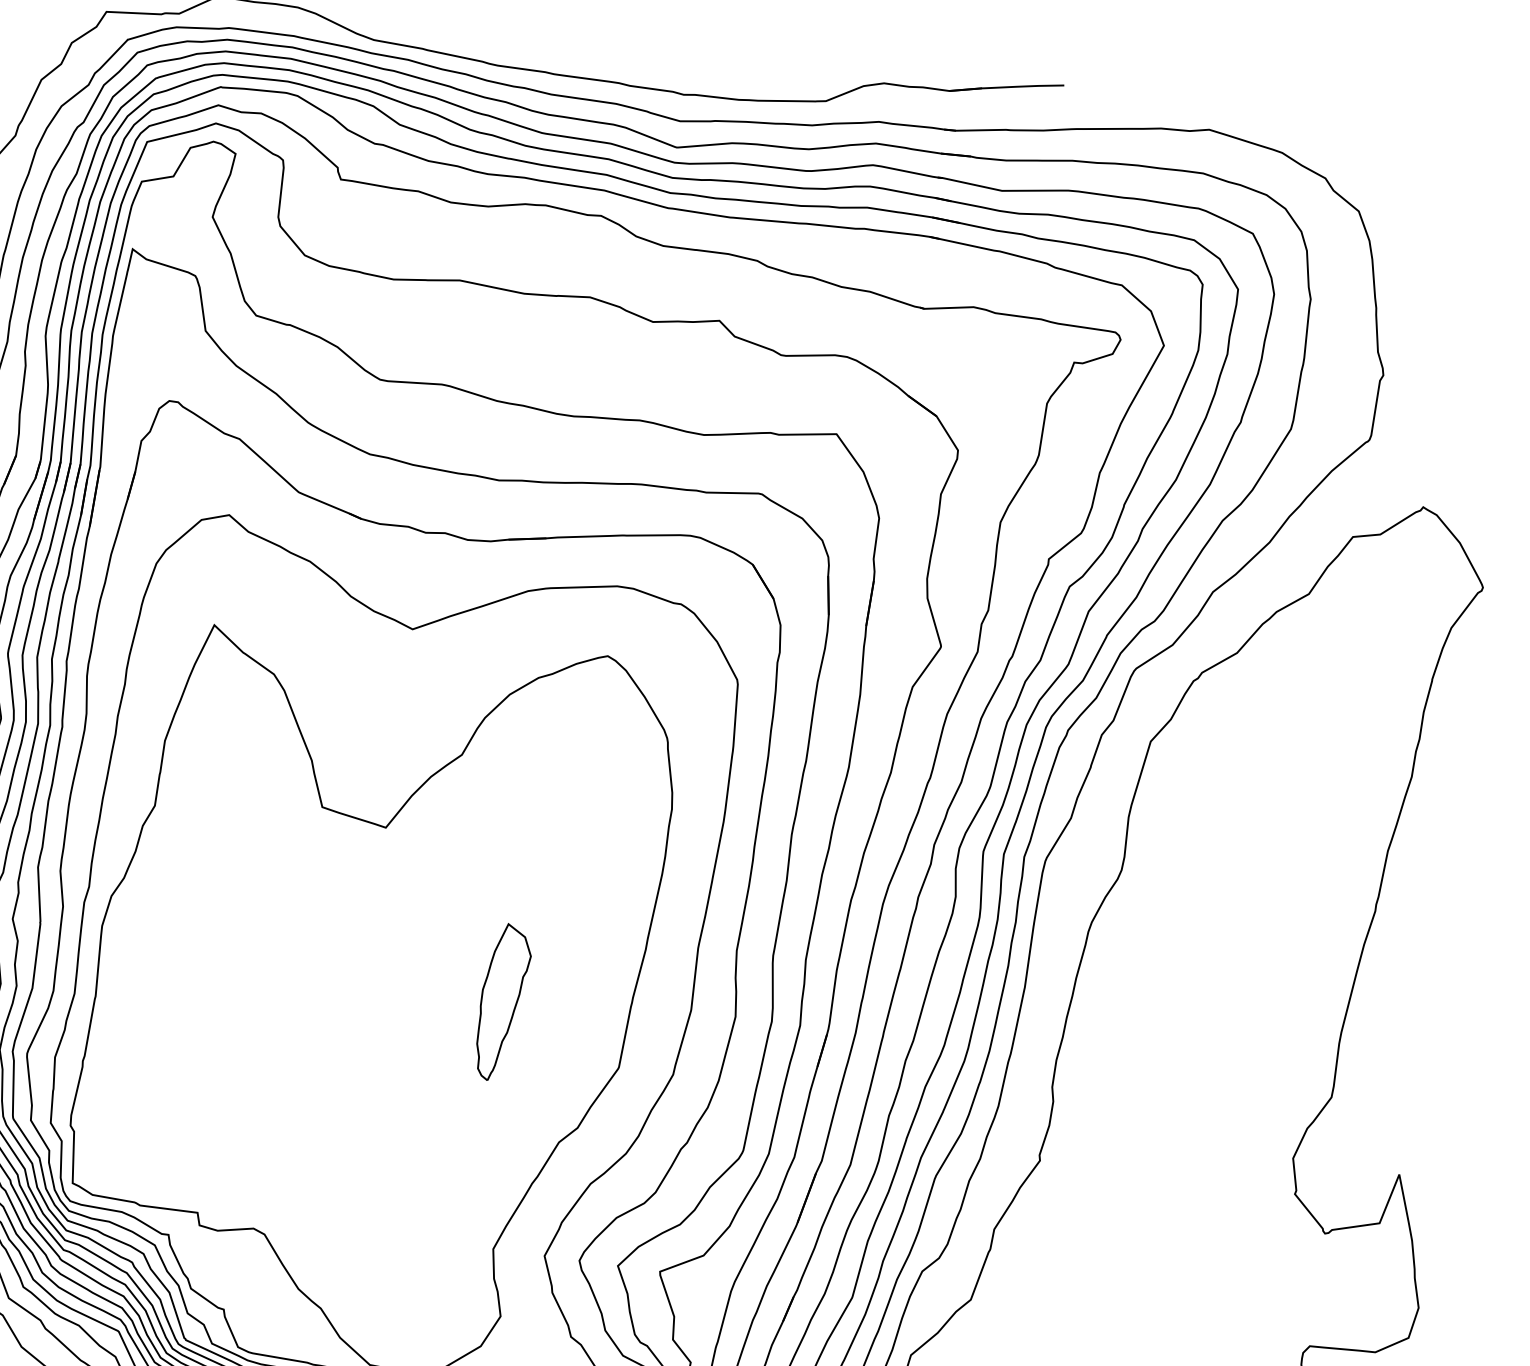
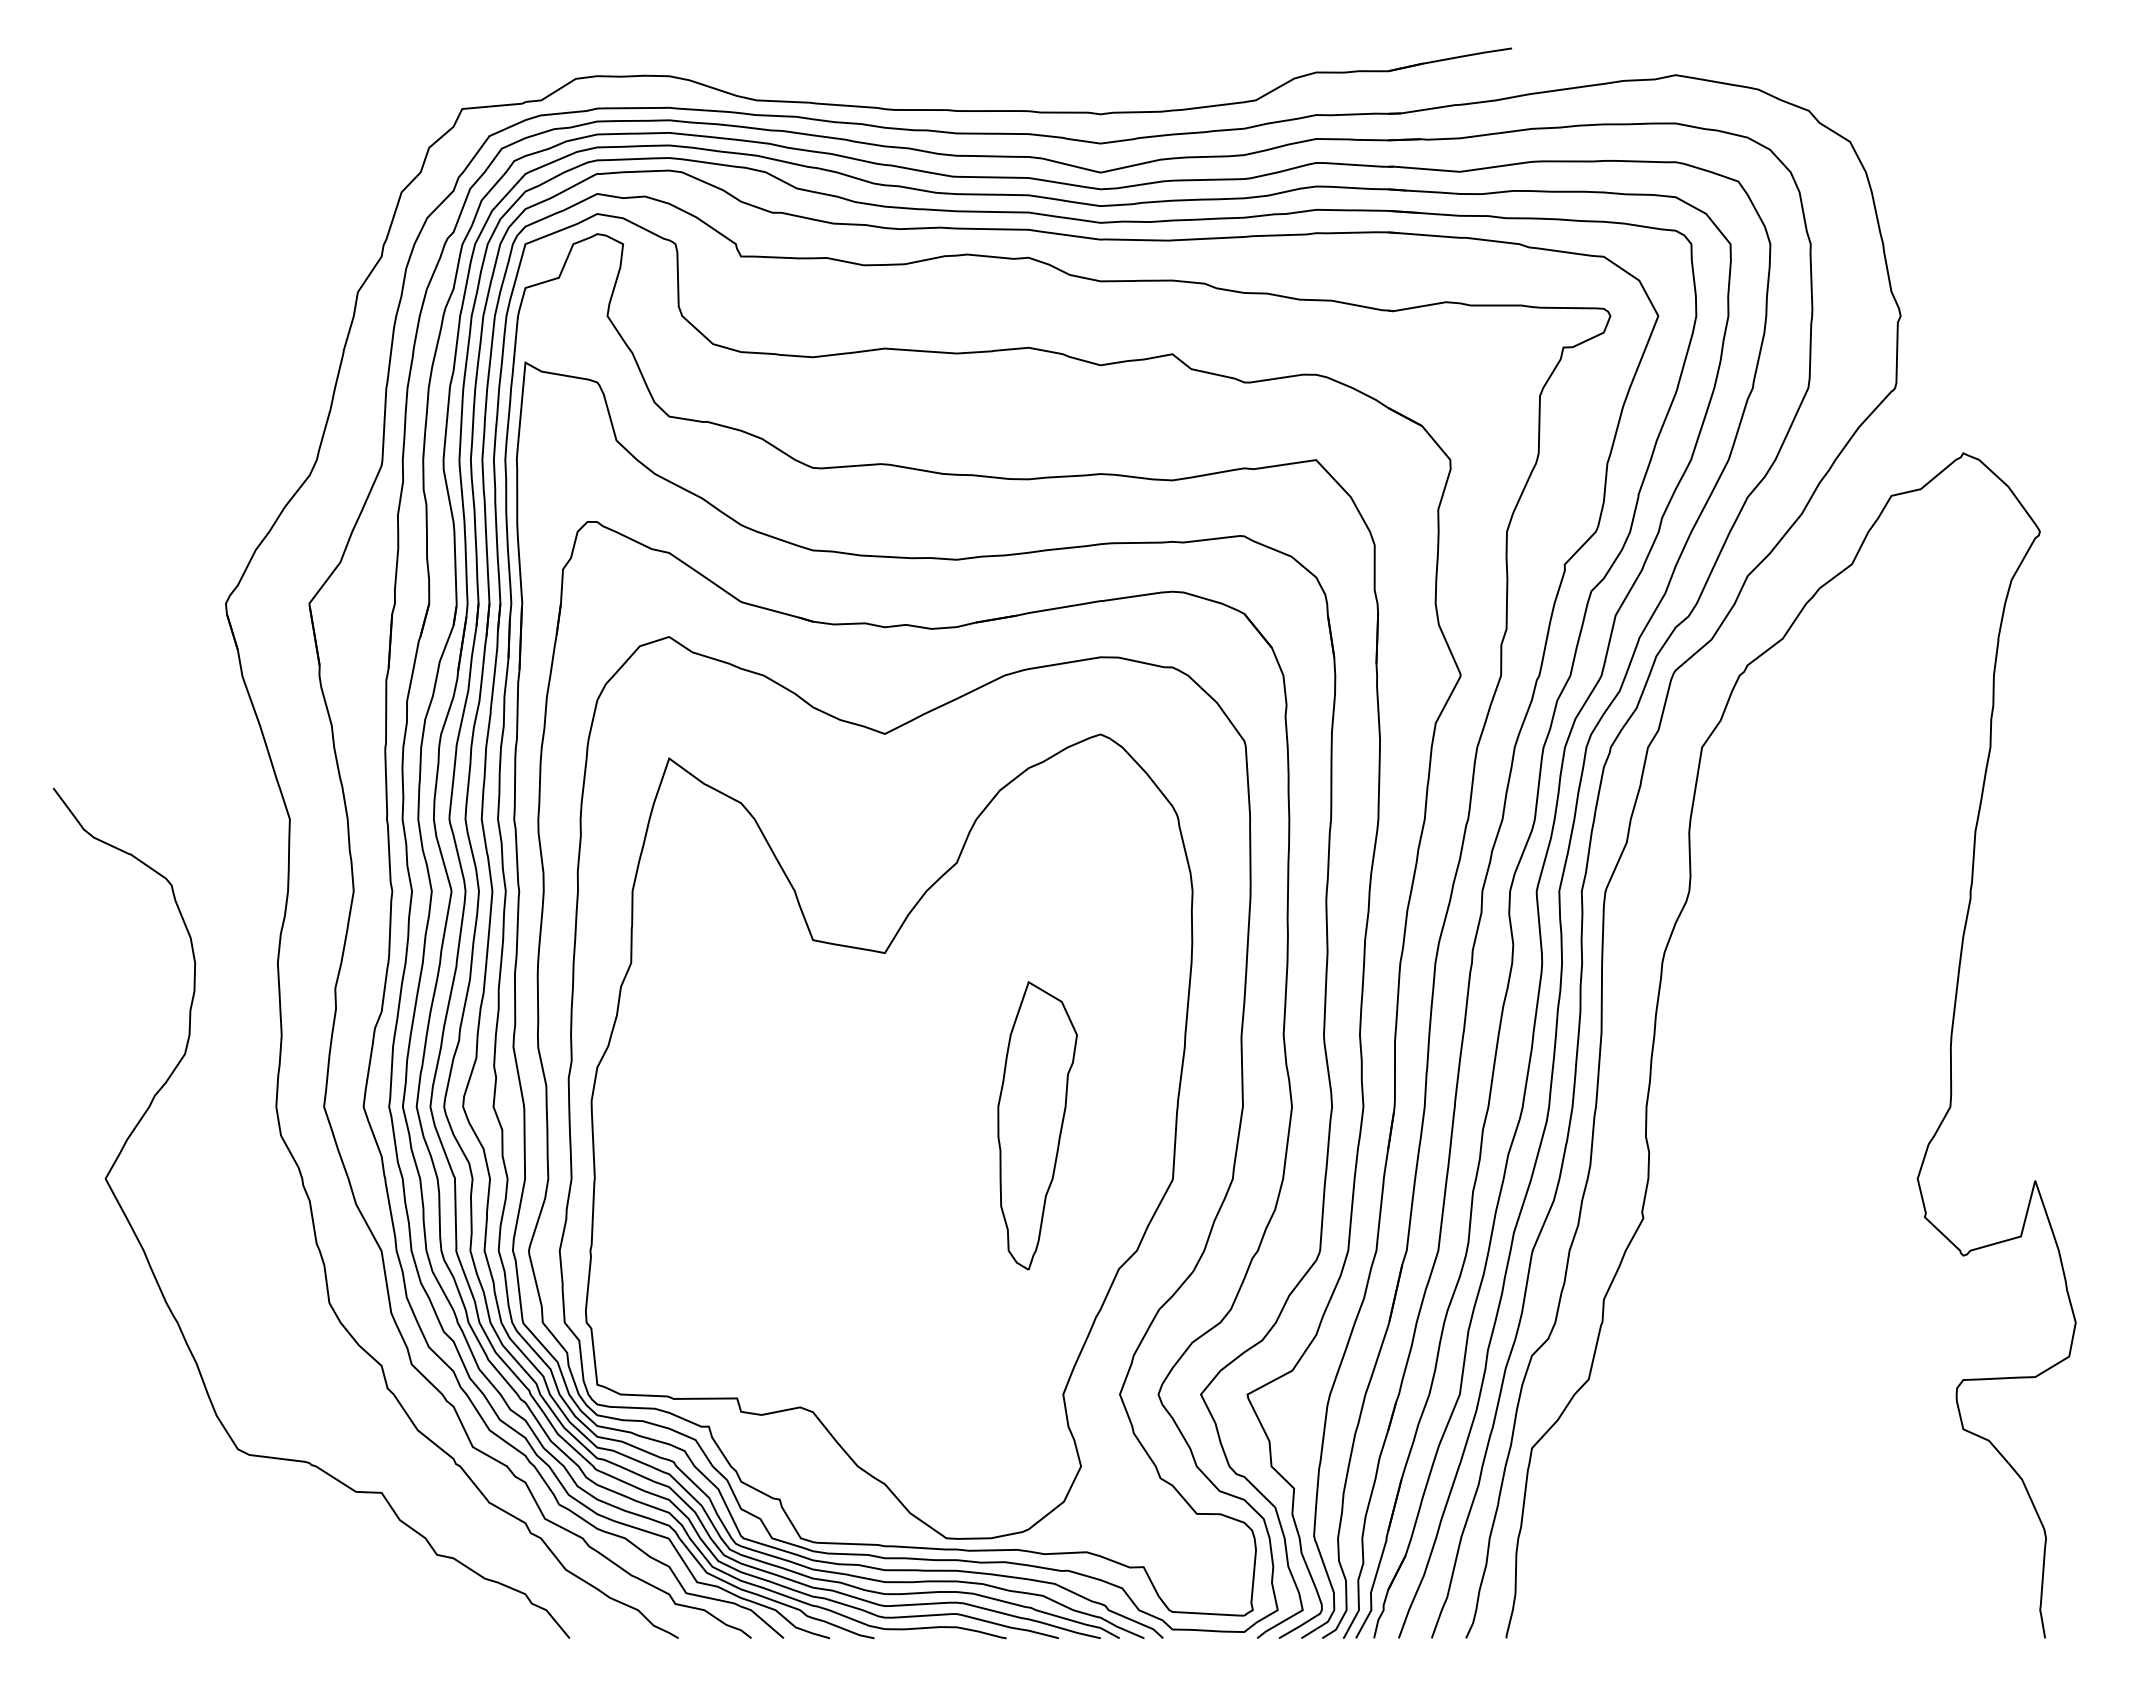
part: (502, 1002) -> (1037, 1125), size x1.67

